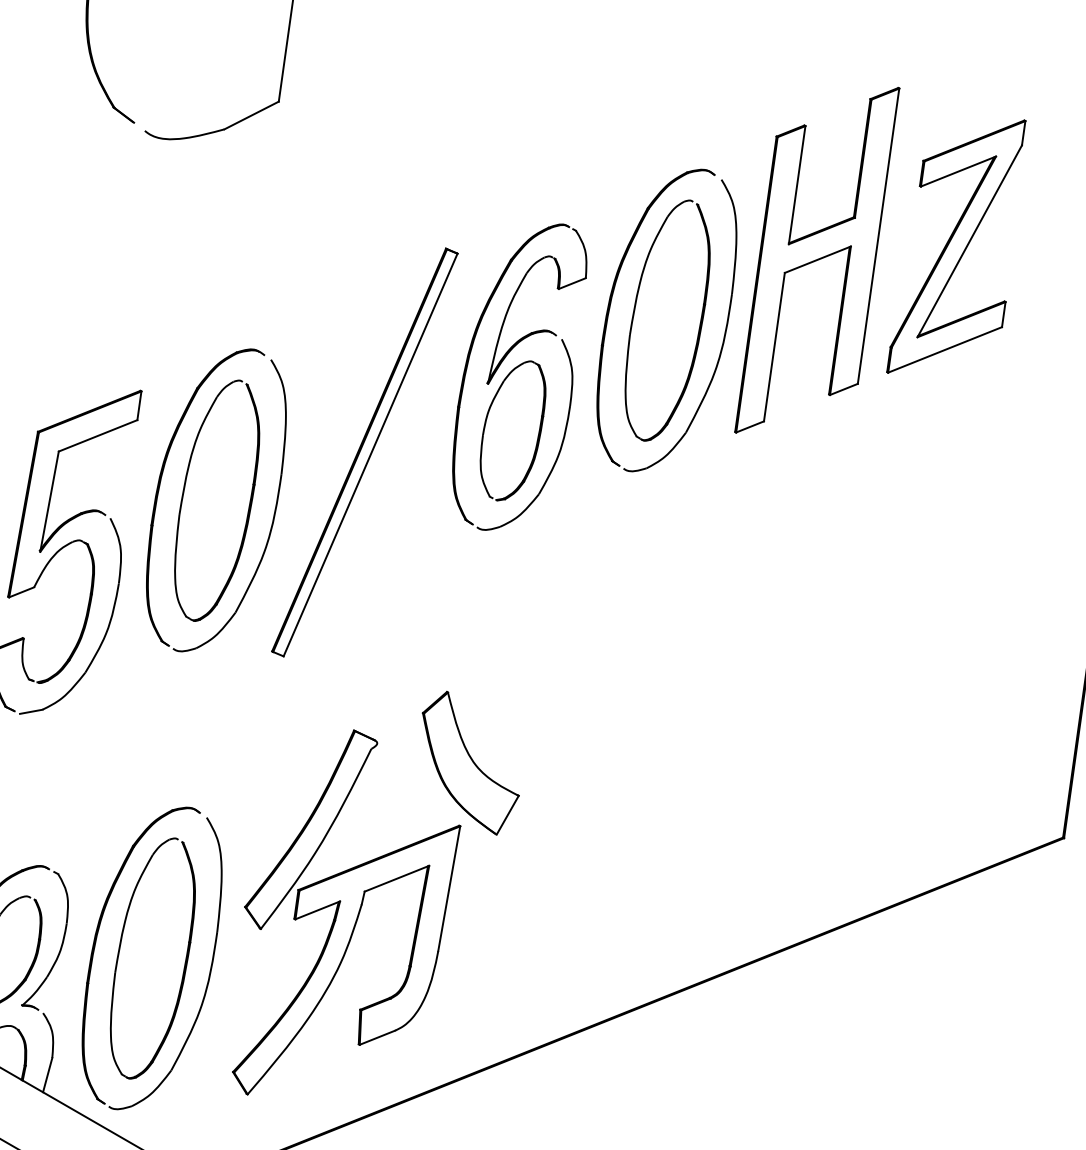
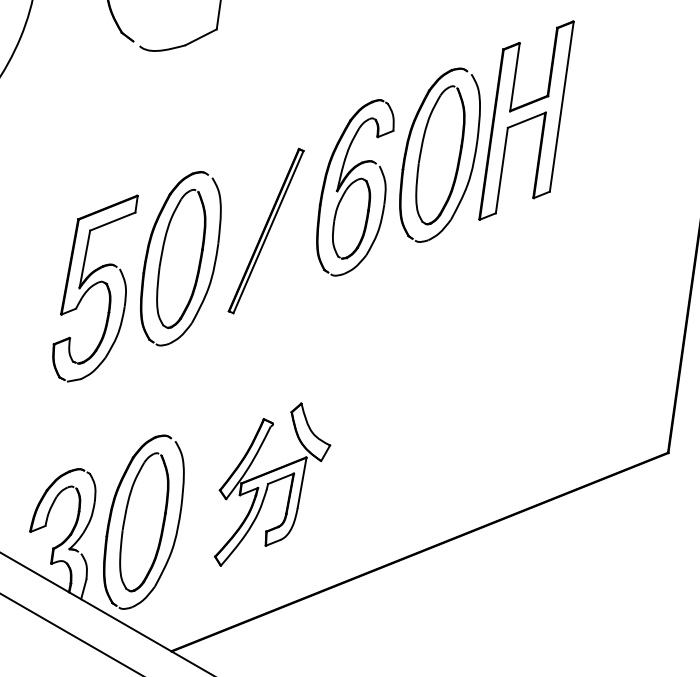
part: (956, 246) -> (606, 112), removed
part: (363, 451) -> (265, 230), size x0.7
part: (375, 892) -> (272, 484), size x0.7

